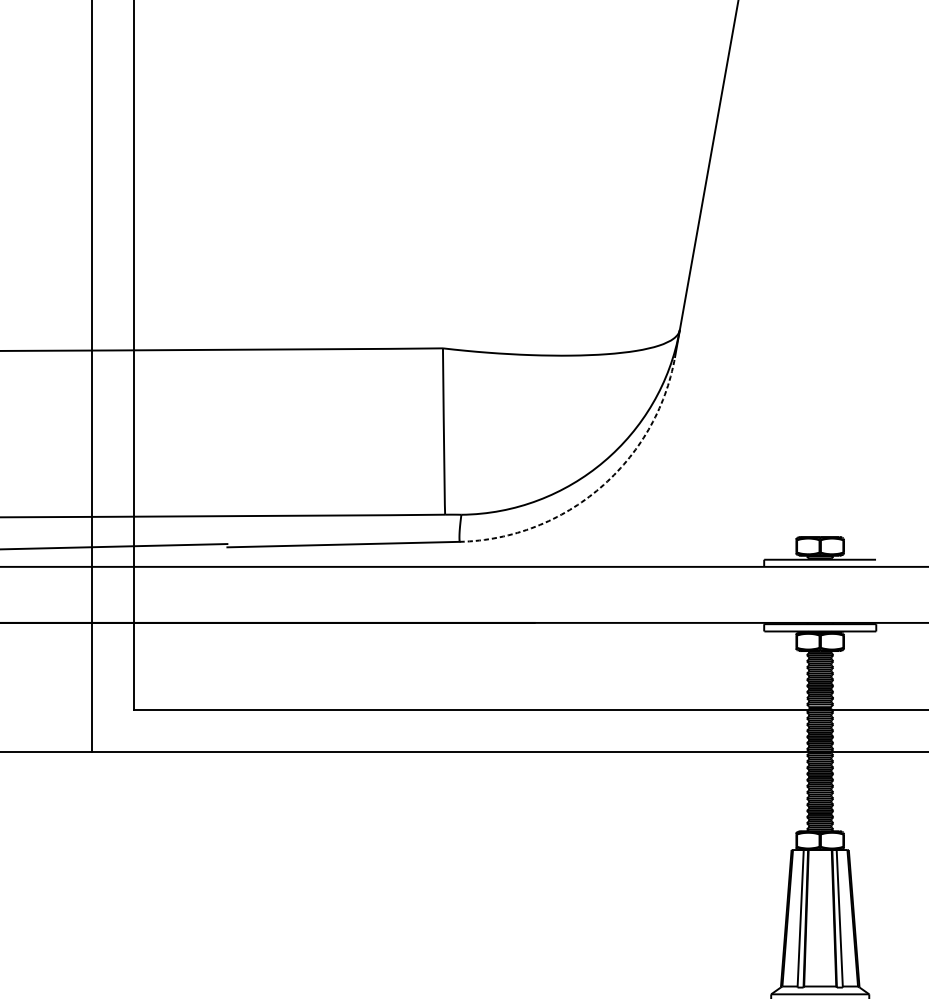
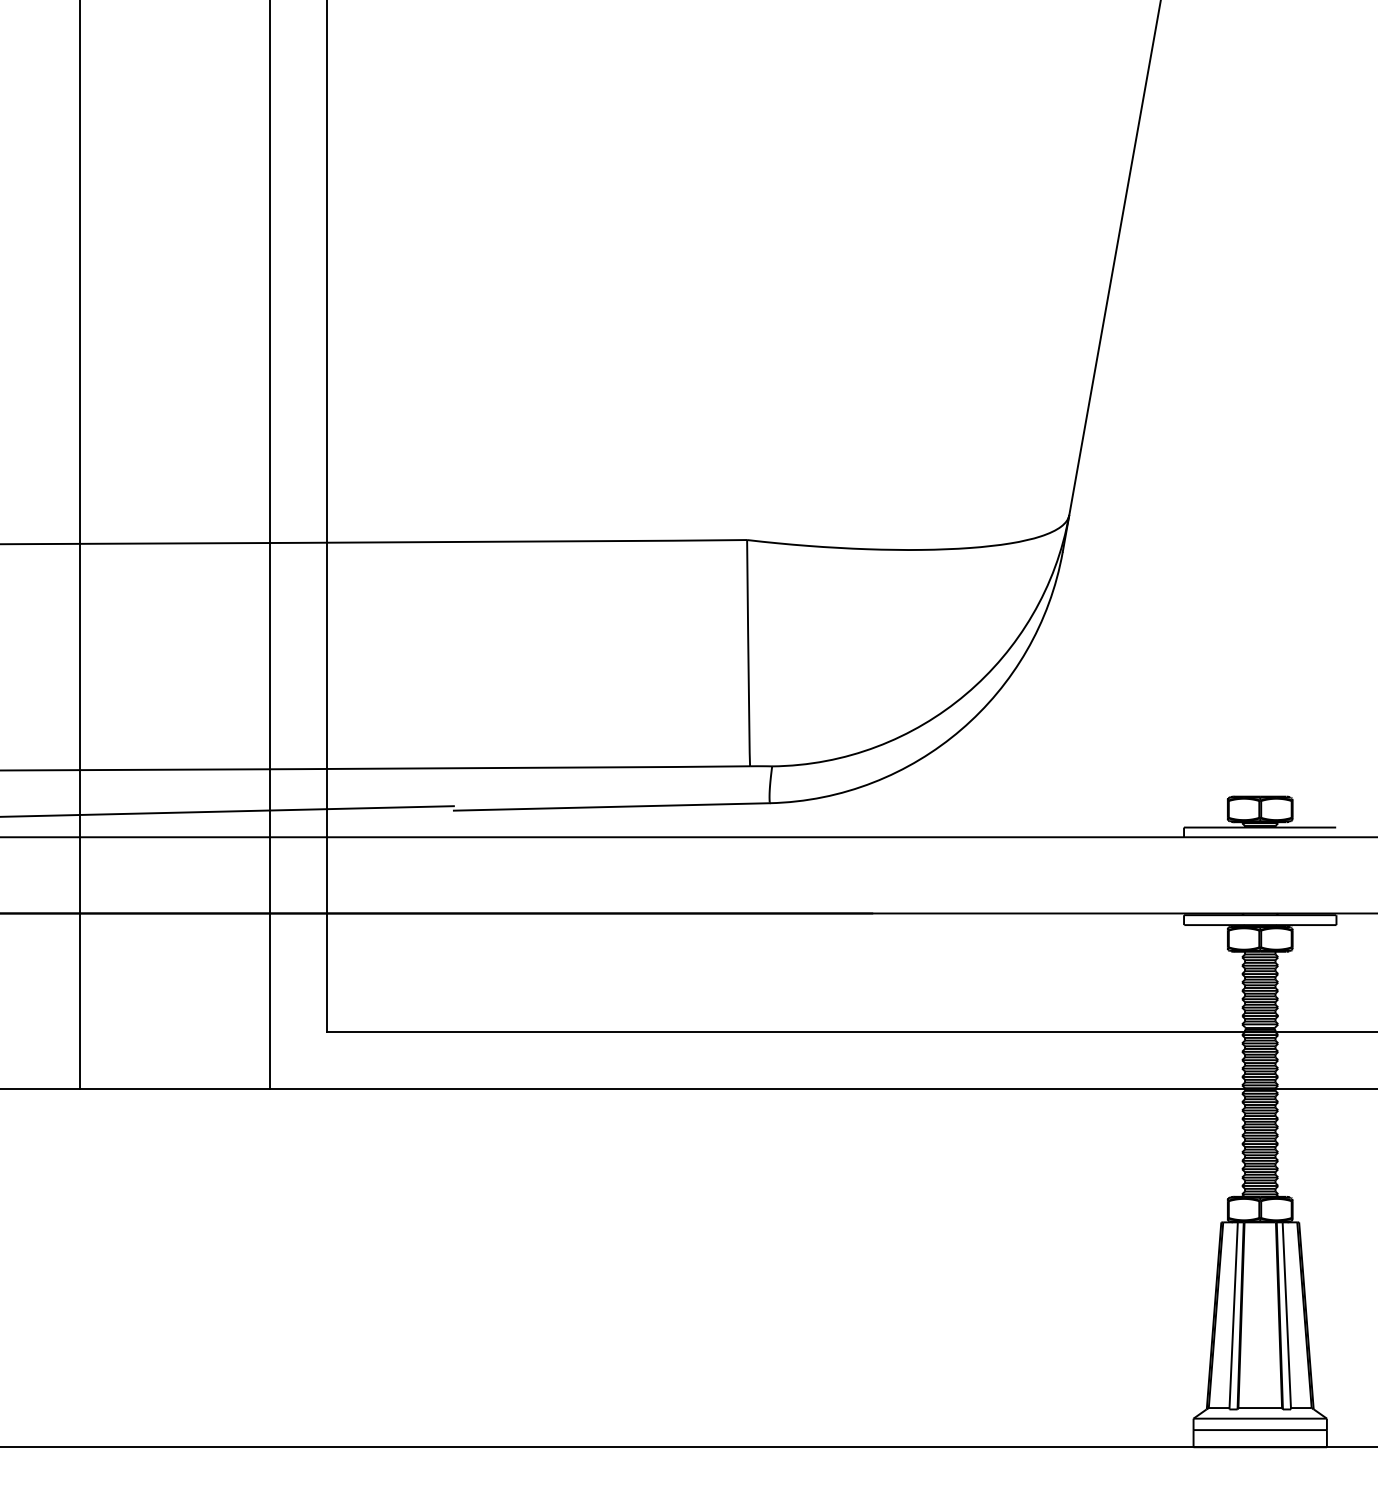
arc: (600, 487) -> (961, 729), dashed -> solid

